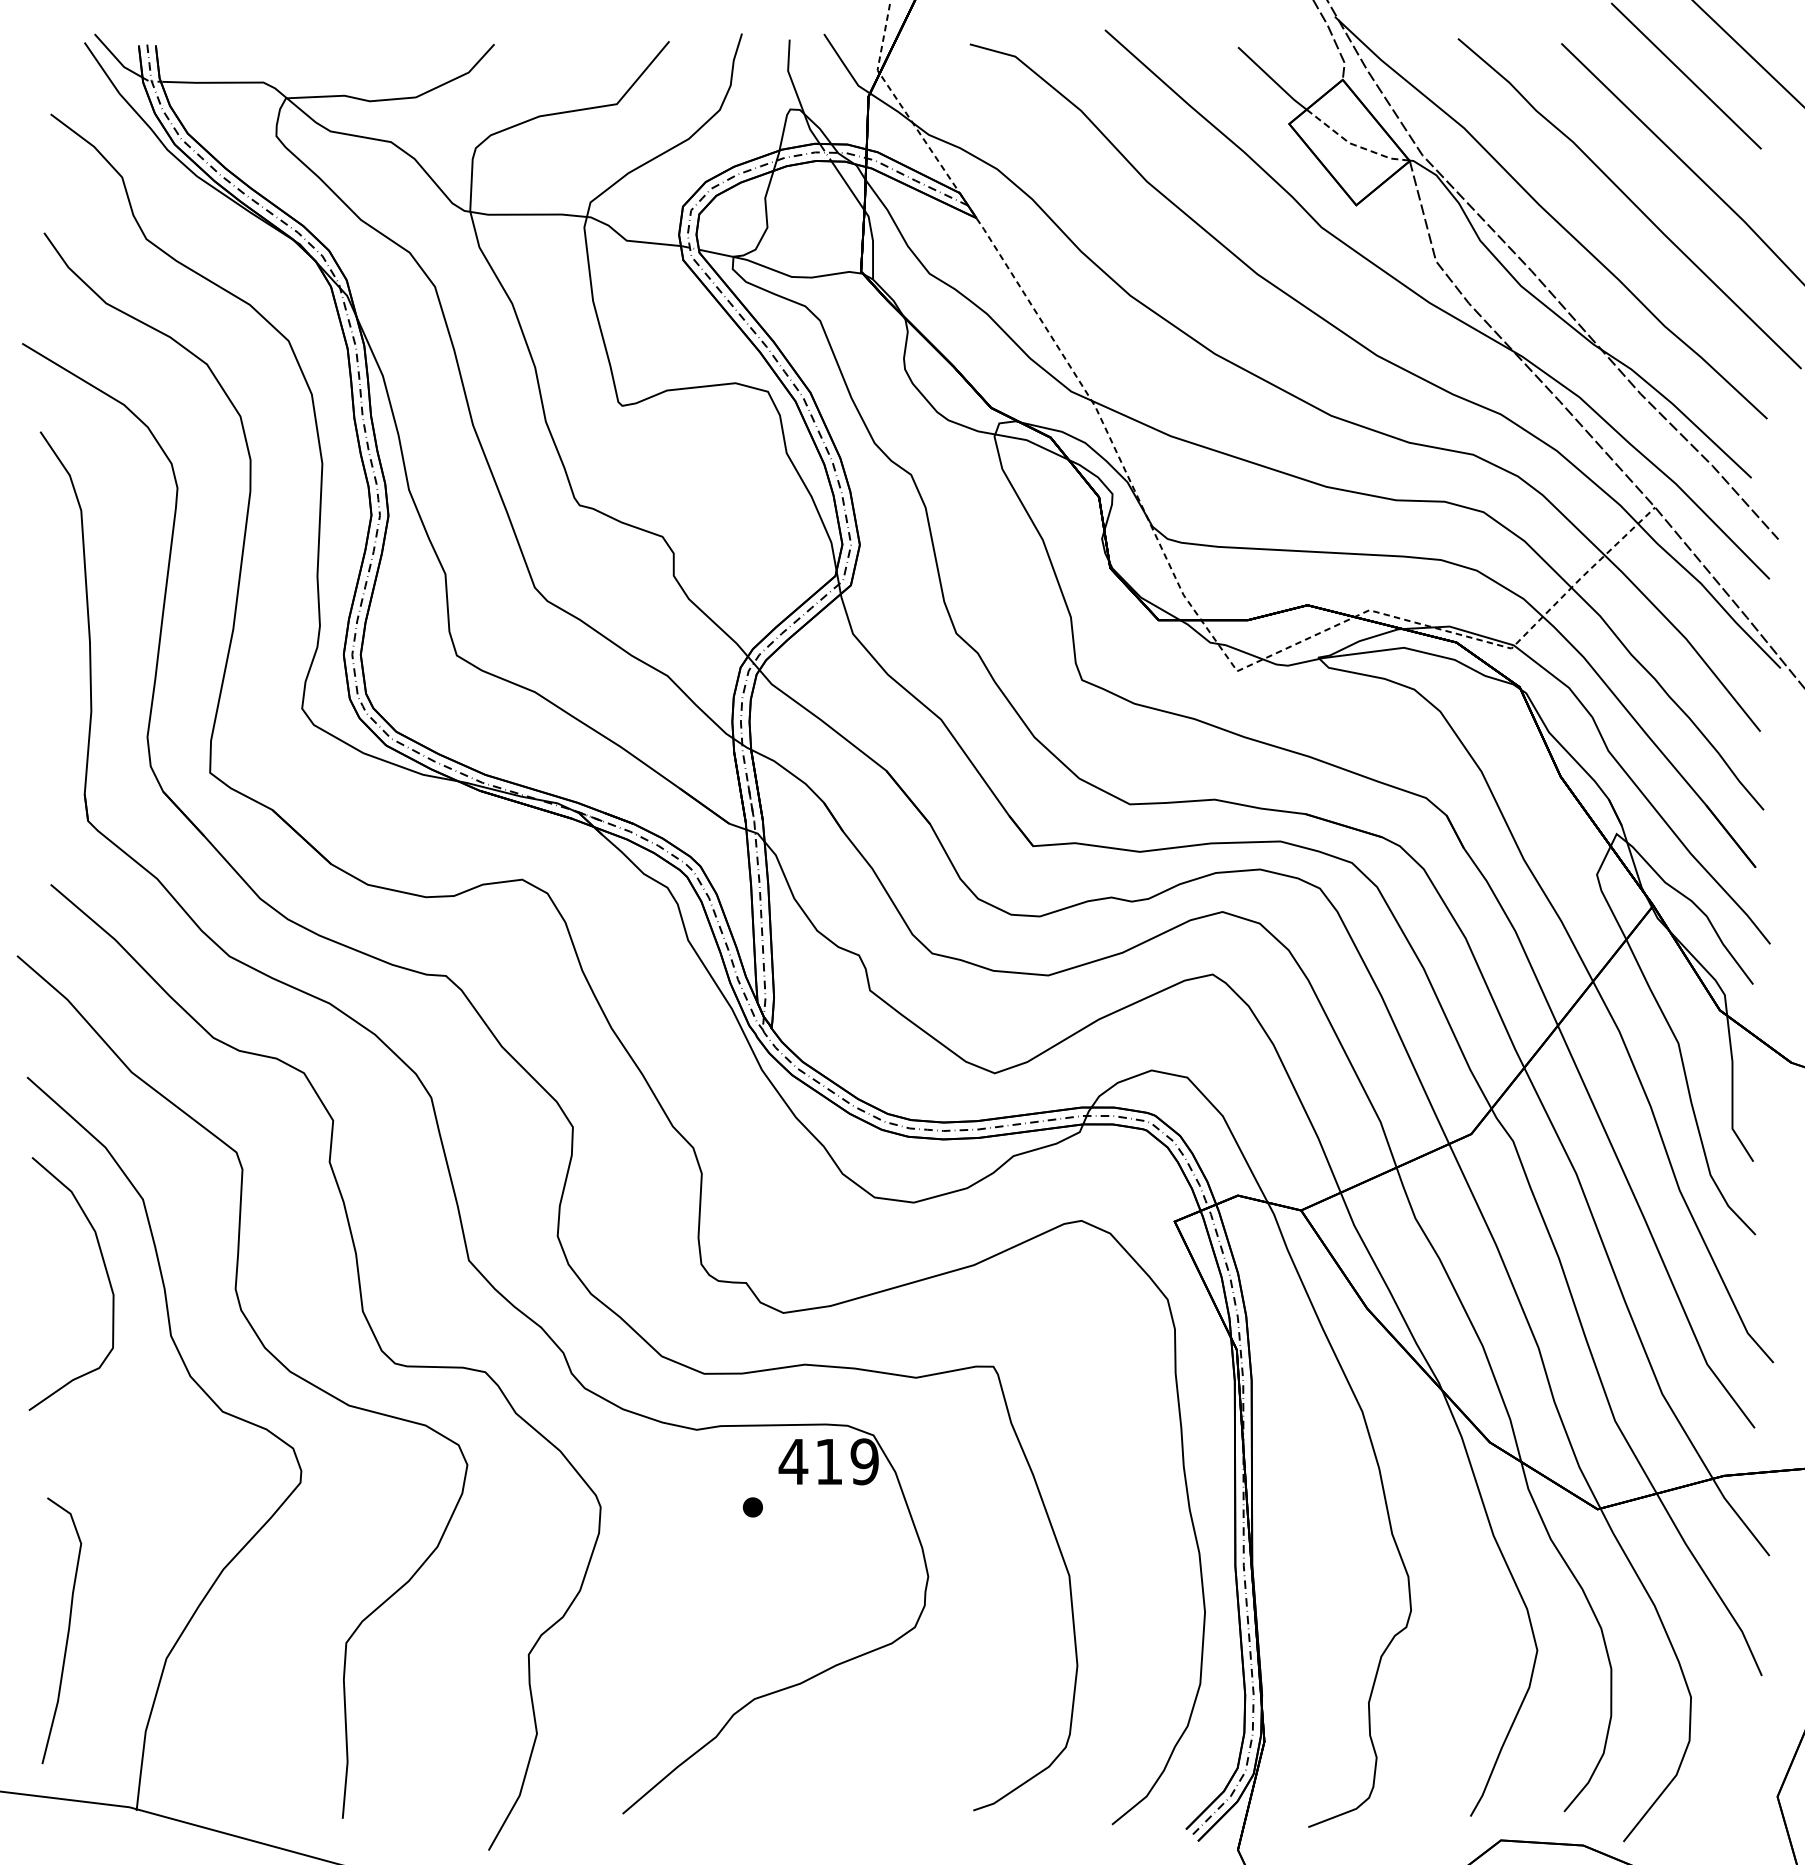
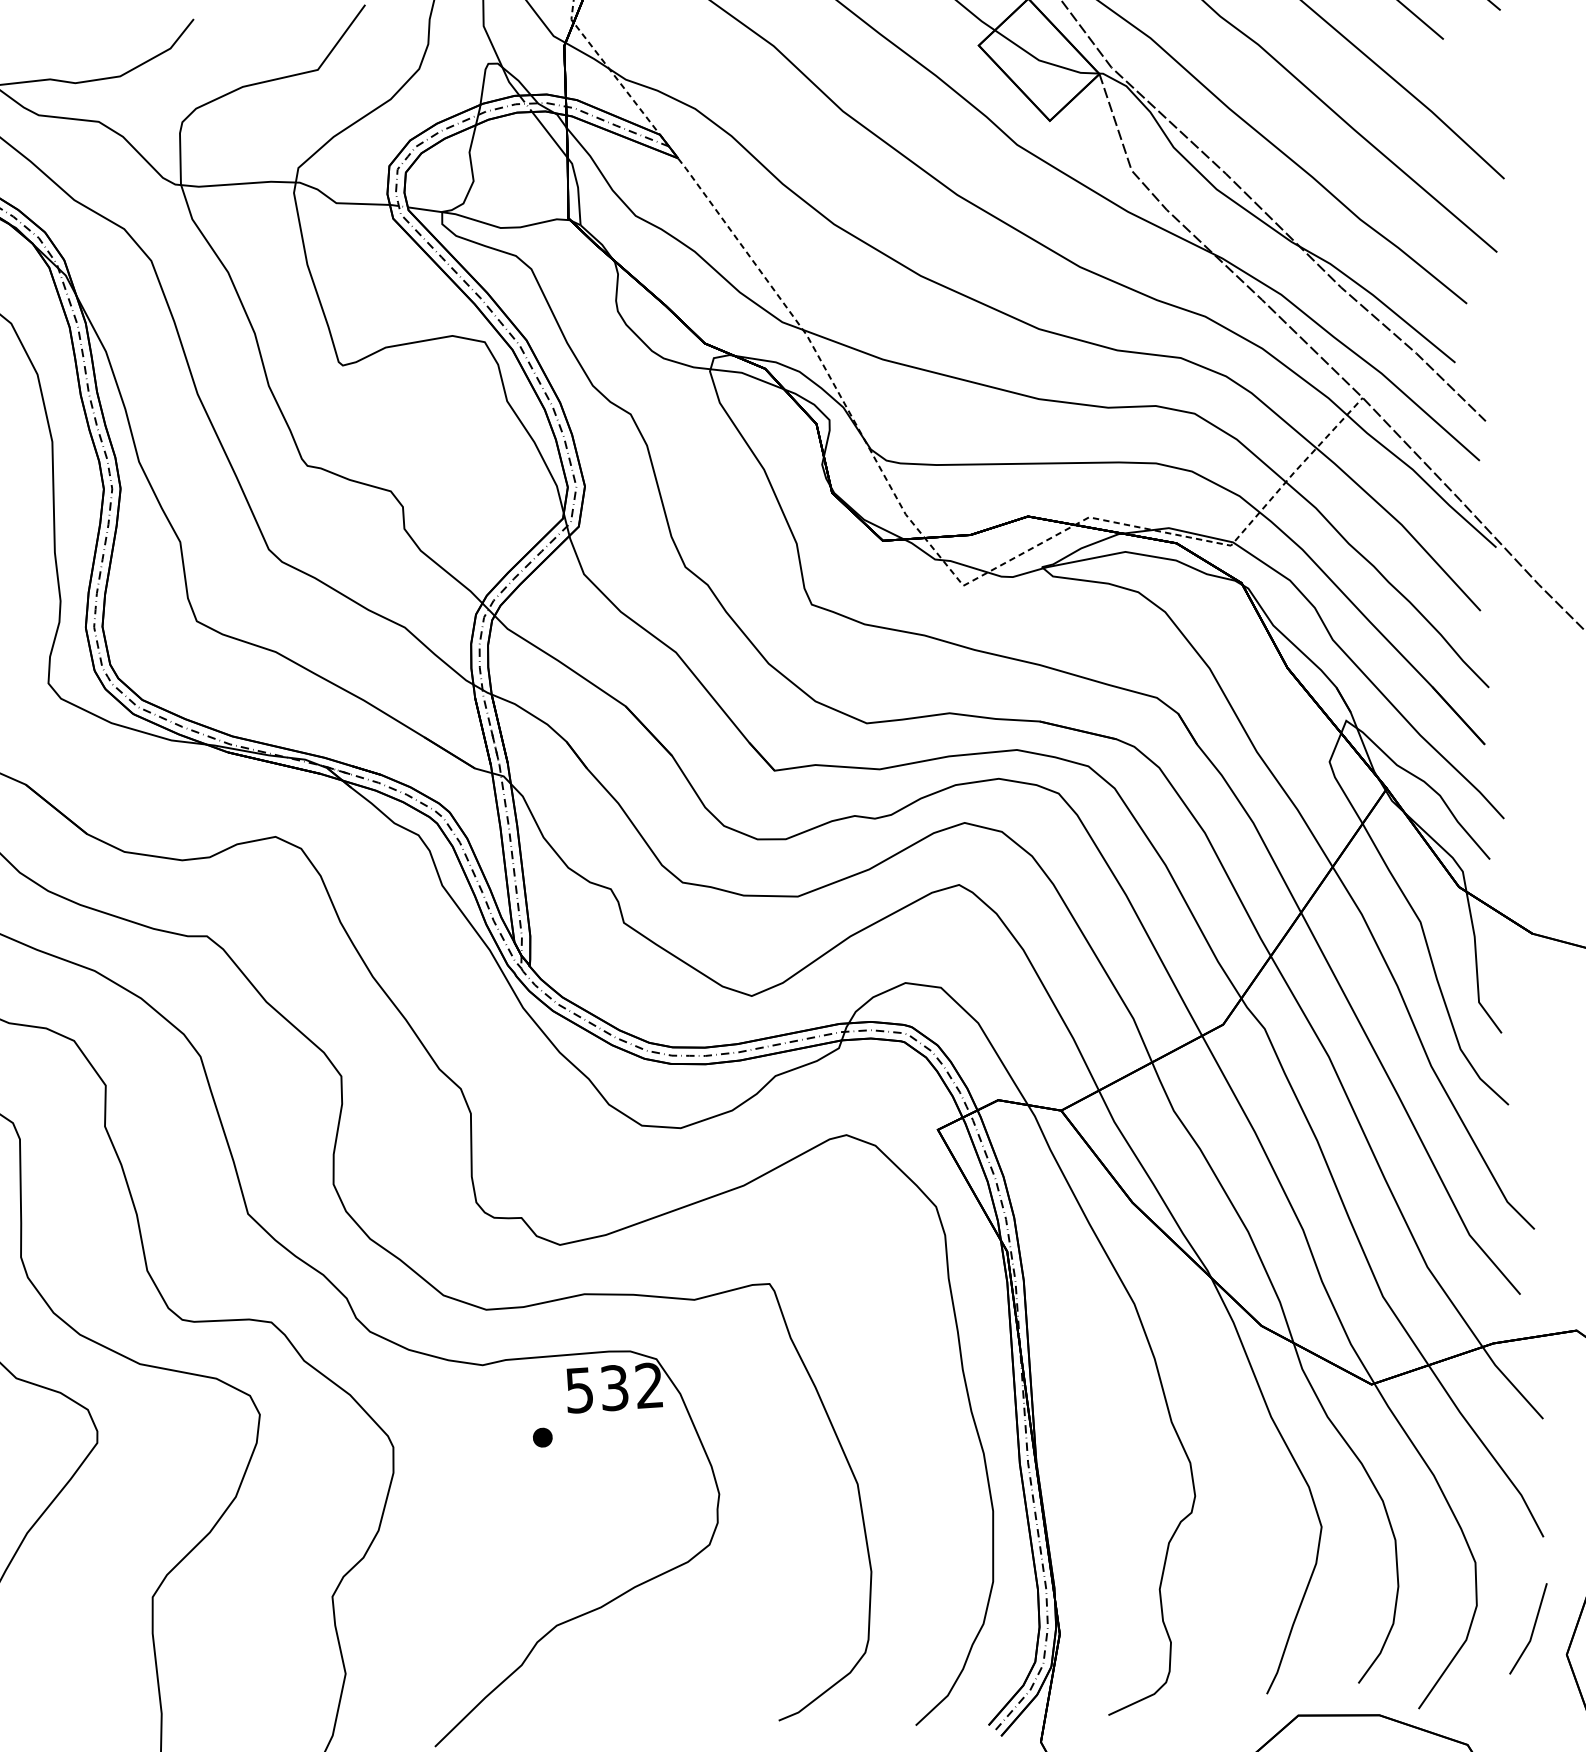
line: (1354, 144) -> (1044, 61), dashed -> solid
text: (828, 1461) -> (613, 1387), 419 -> 532
line: (1743, 1770) -> (1531, 1631), added

